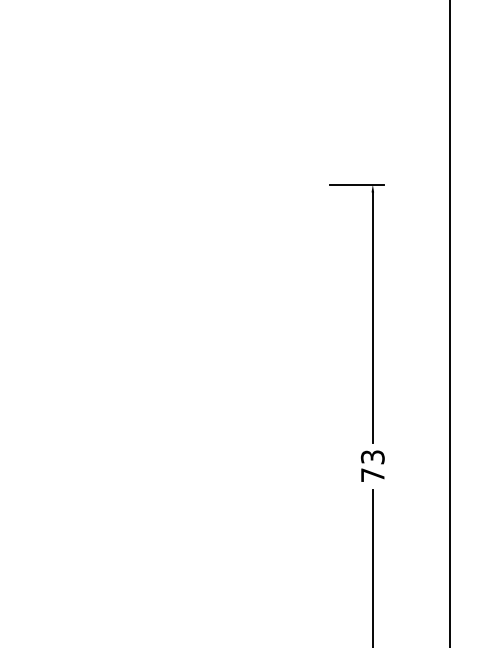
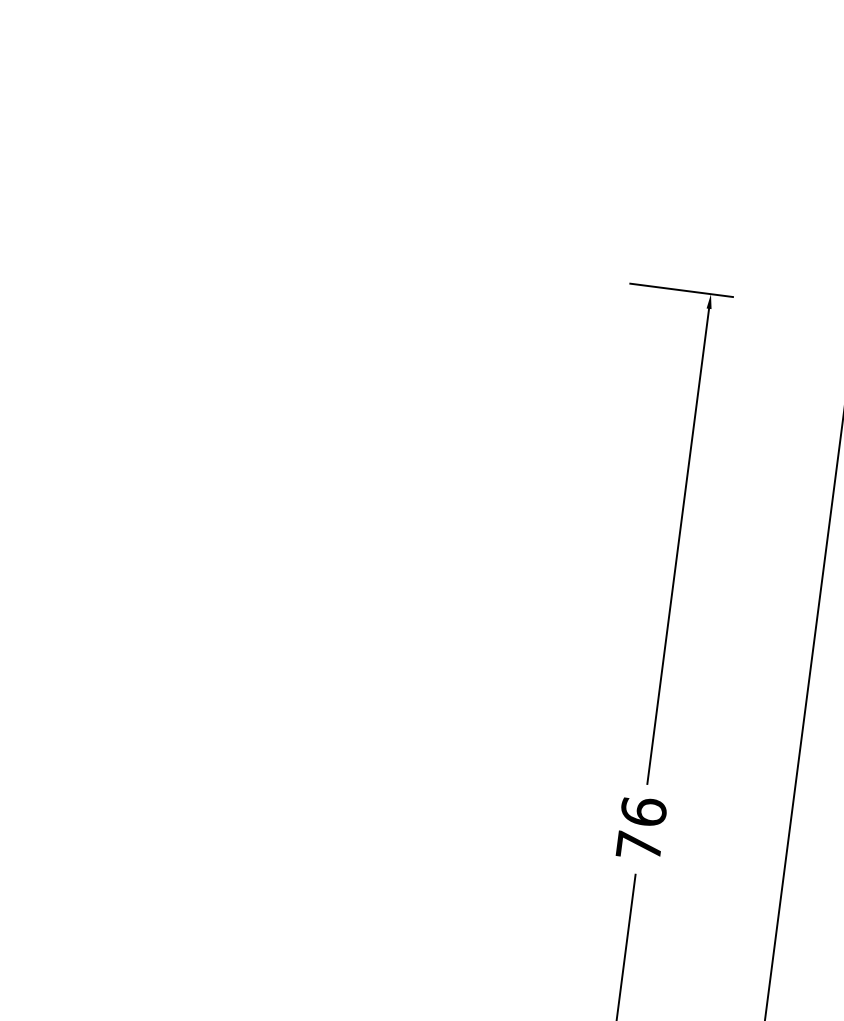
text: (372, 457) -> (643, 812), 73 -> 76

